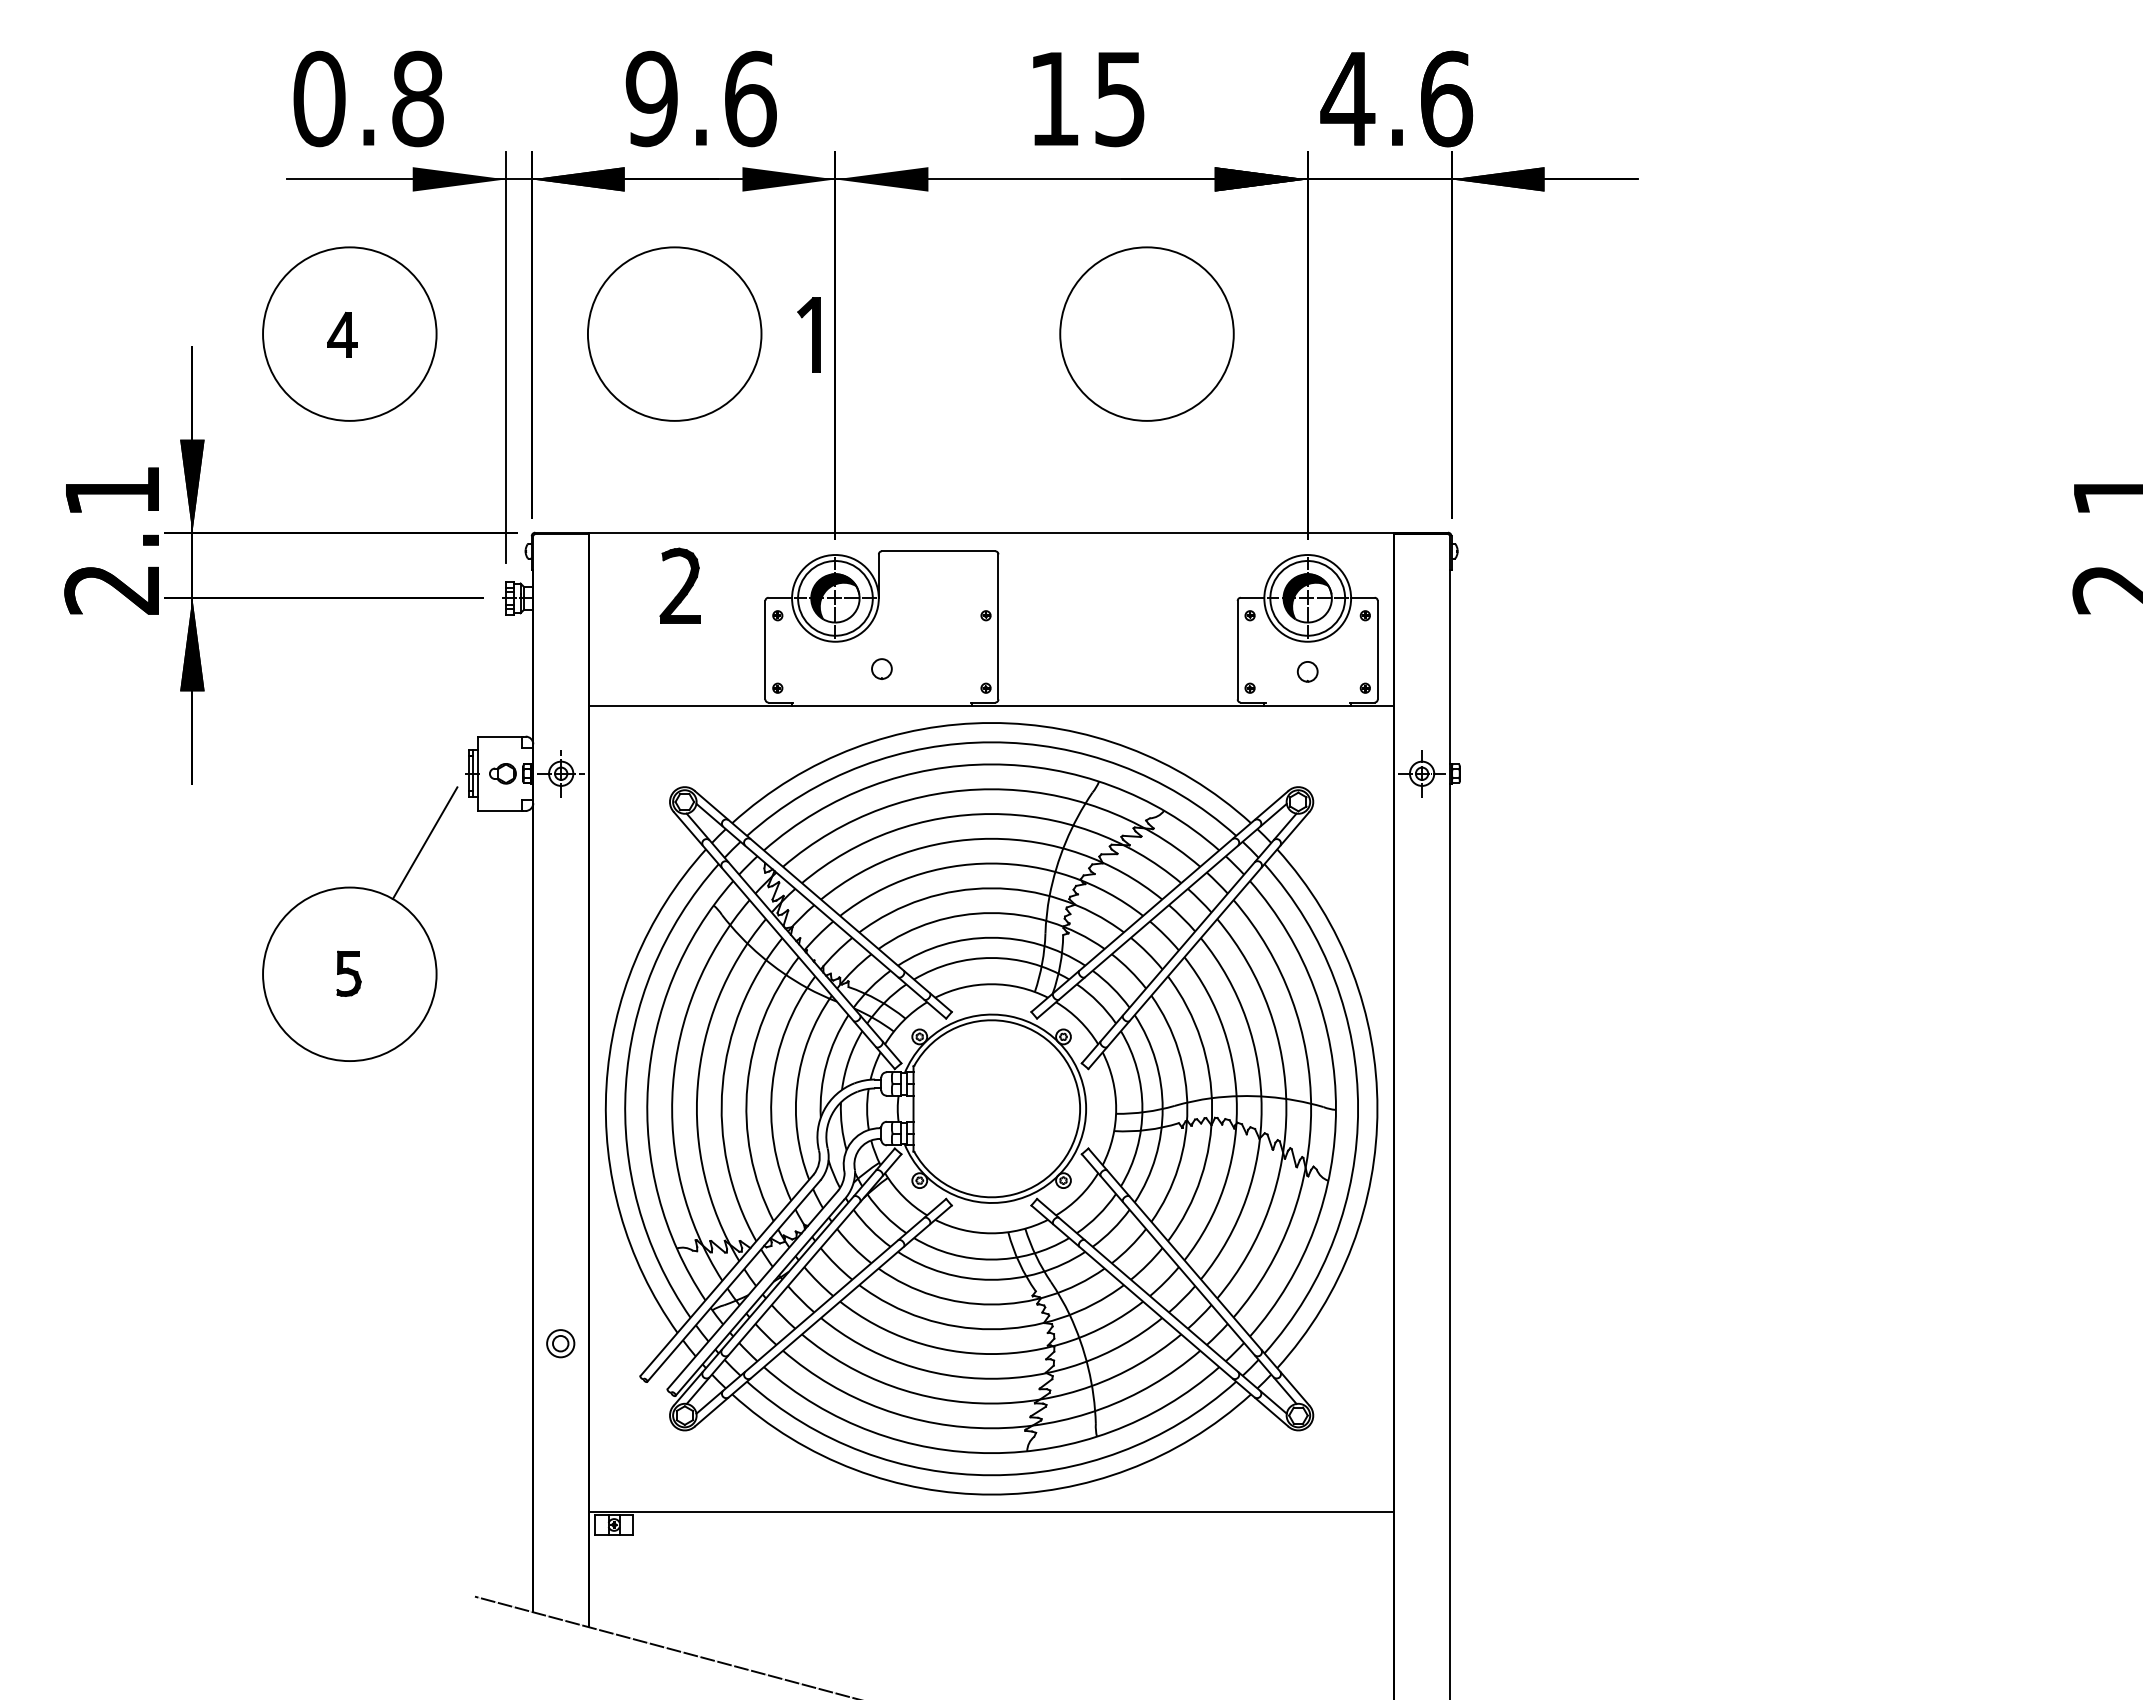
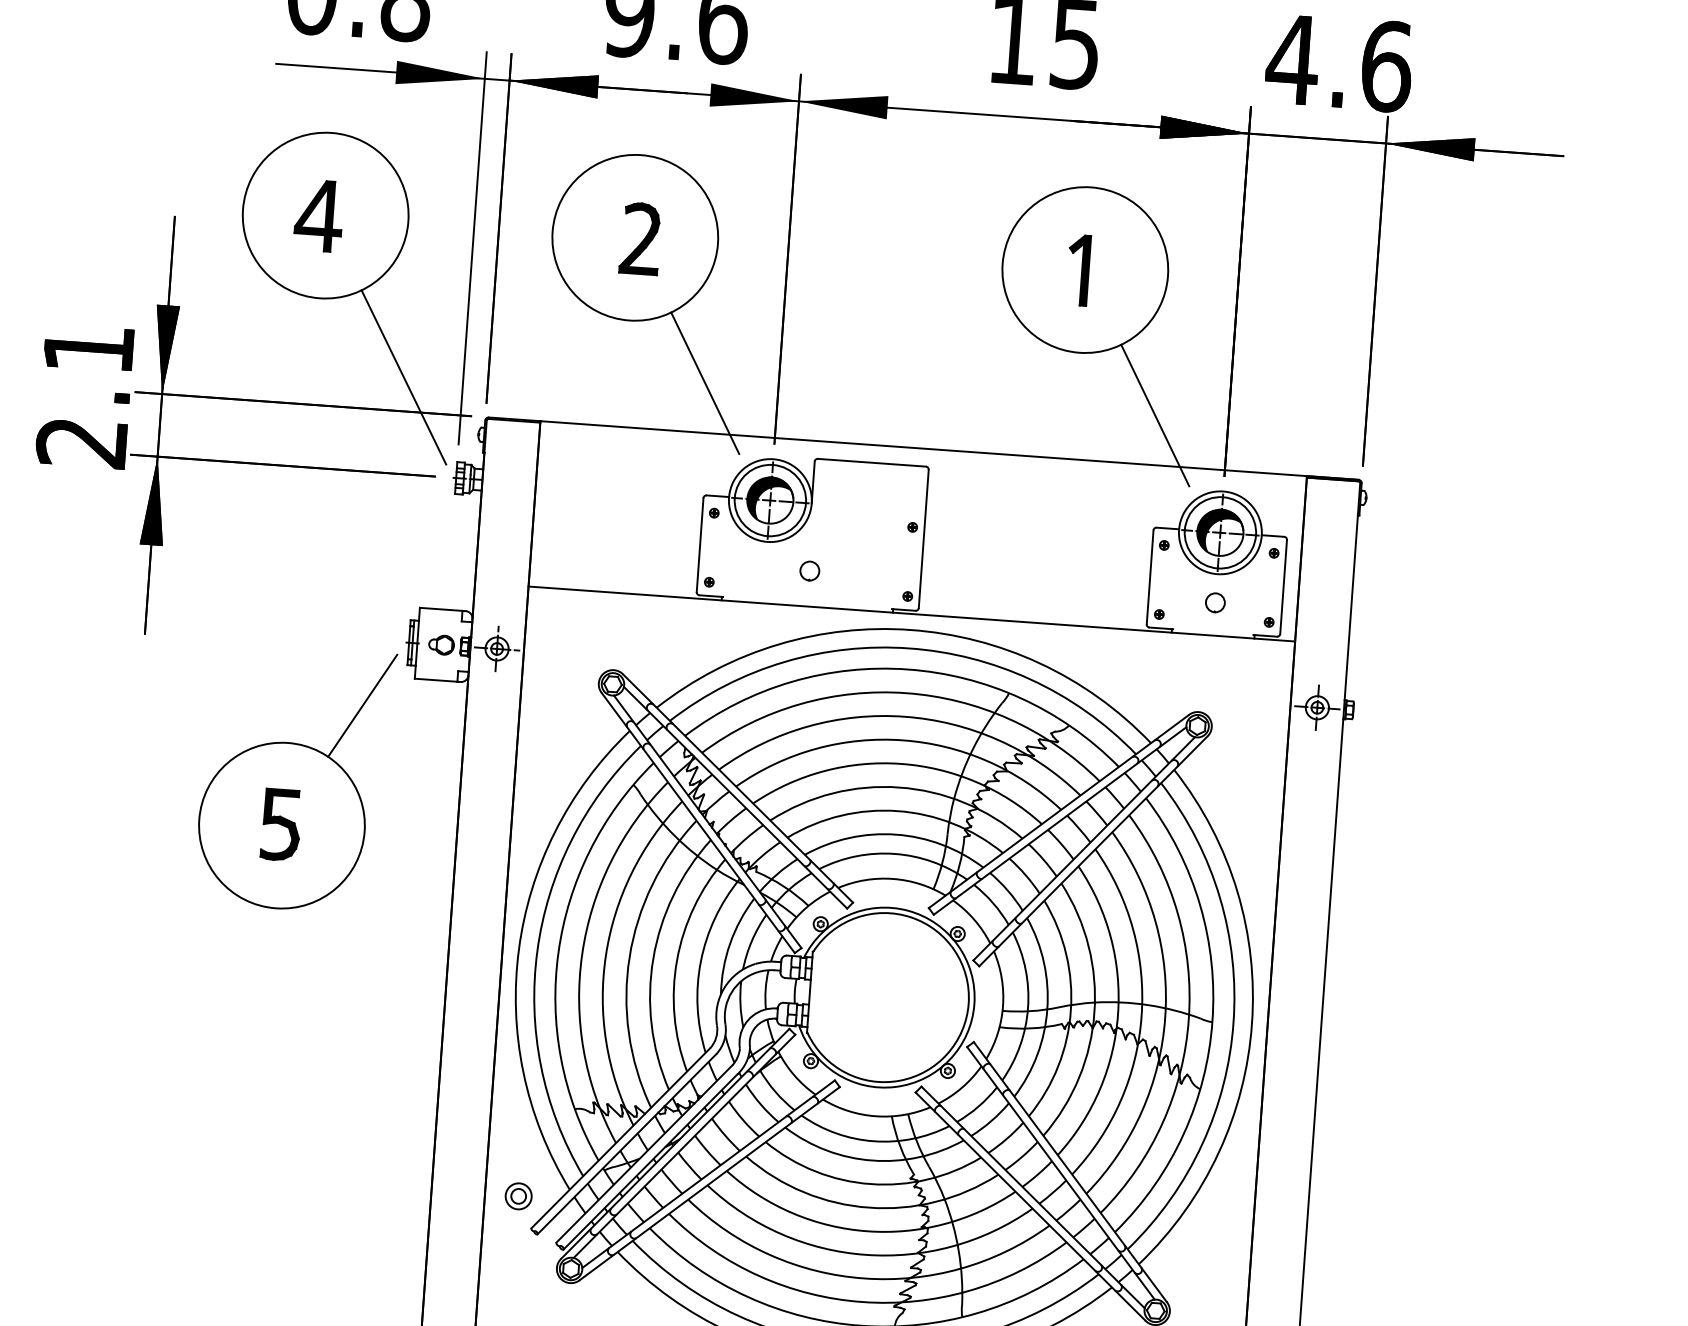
part: (342, 334) -> (318, 215), size x1.67
part: (808, 334) -> (1078, 269), moved
line: (758, 480) -> (705, 383), added
line: (1230, 480) -> (1154, 415), added
line: (443, 496) -> (403, 376), added
part: (679, 585) -> (639, 238), moved
part: (348, 973) -> (280, 824), size x1.67
part: (560, 1343) -> (518, 1196), moved

